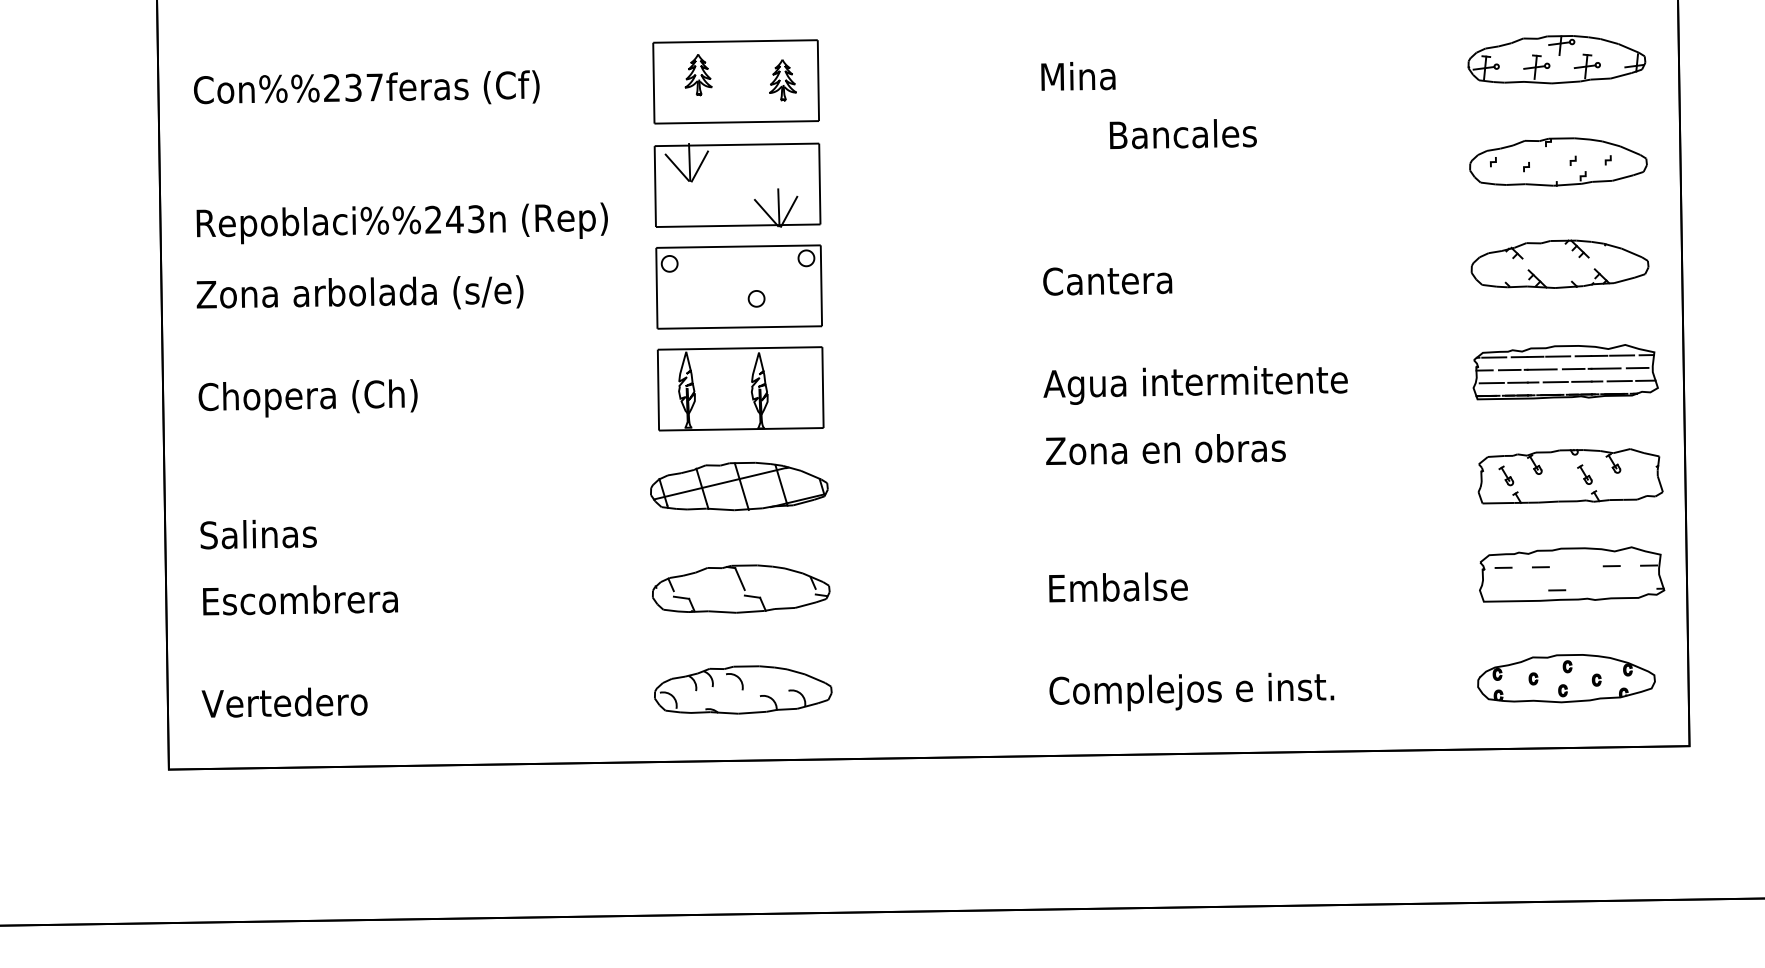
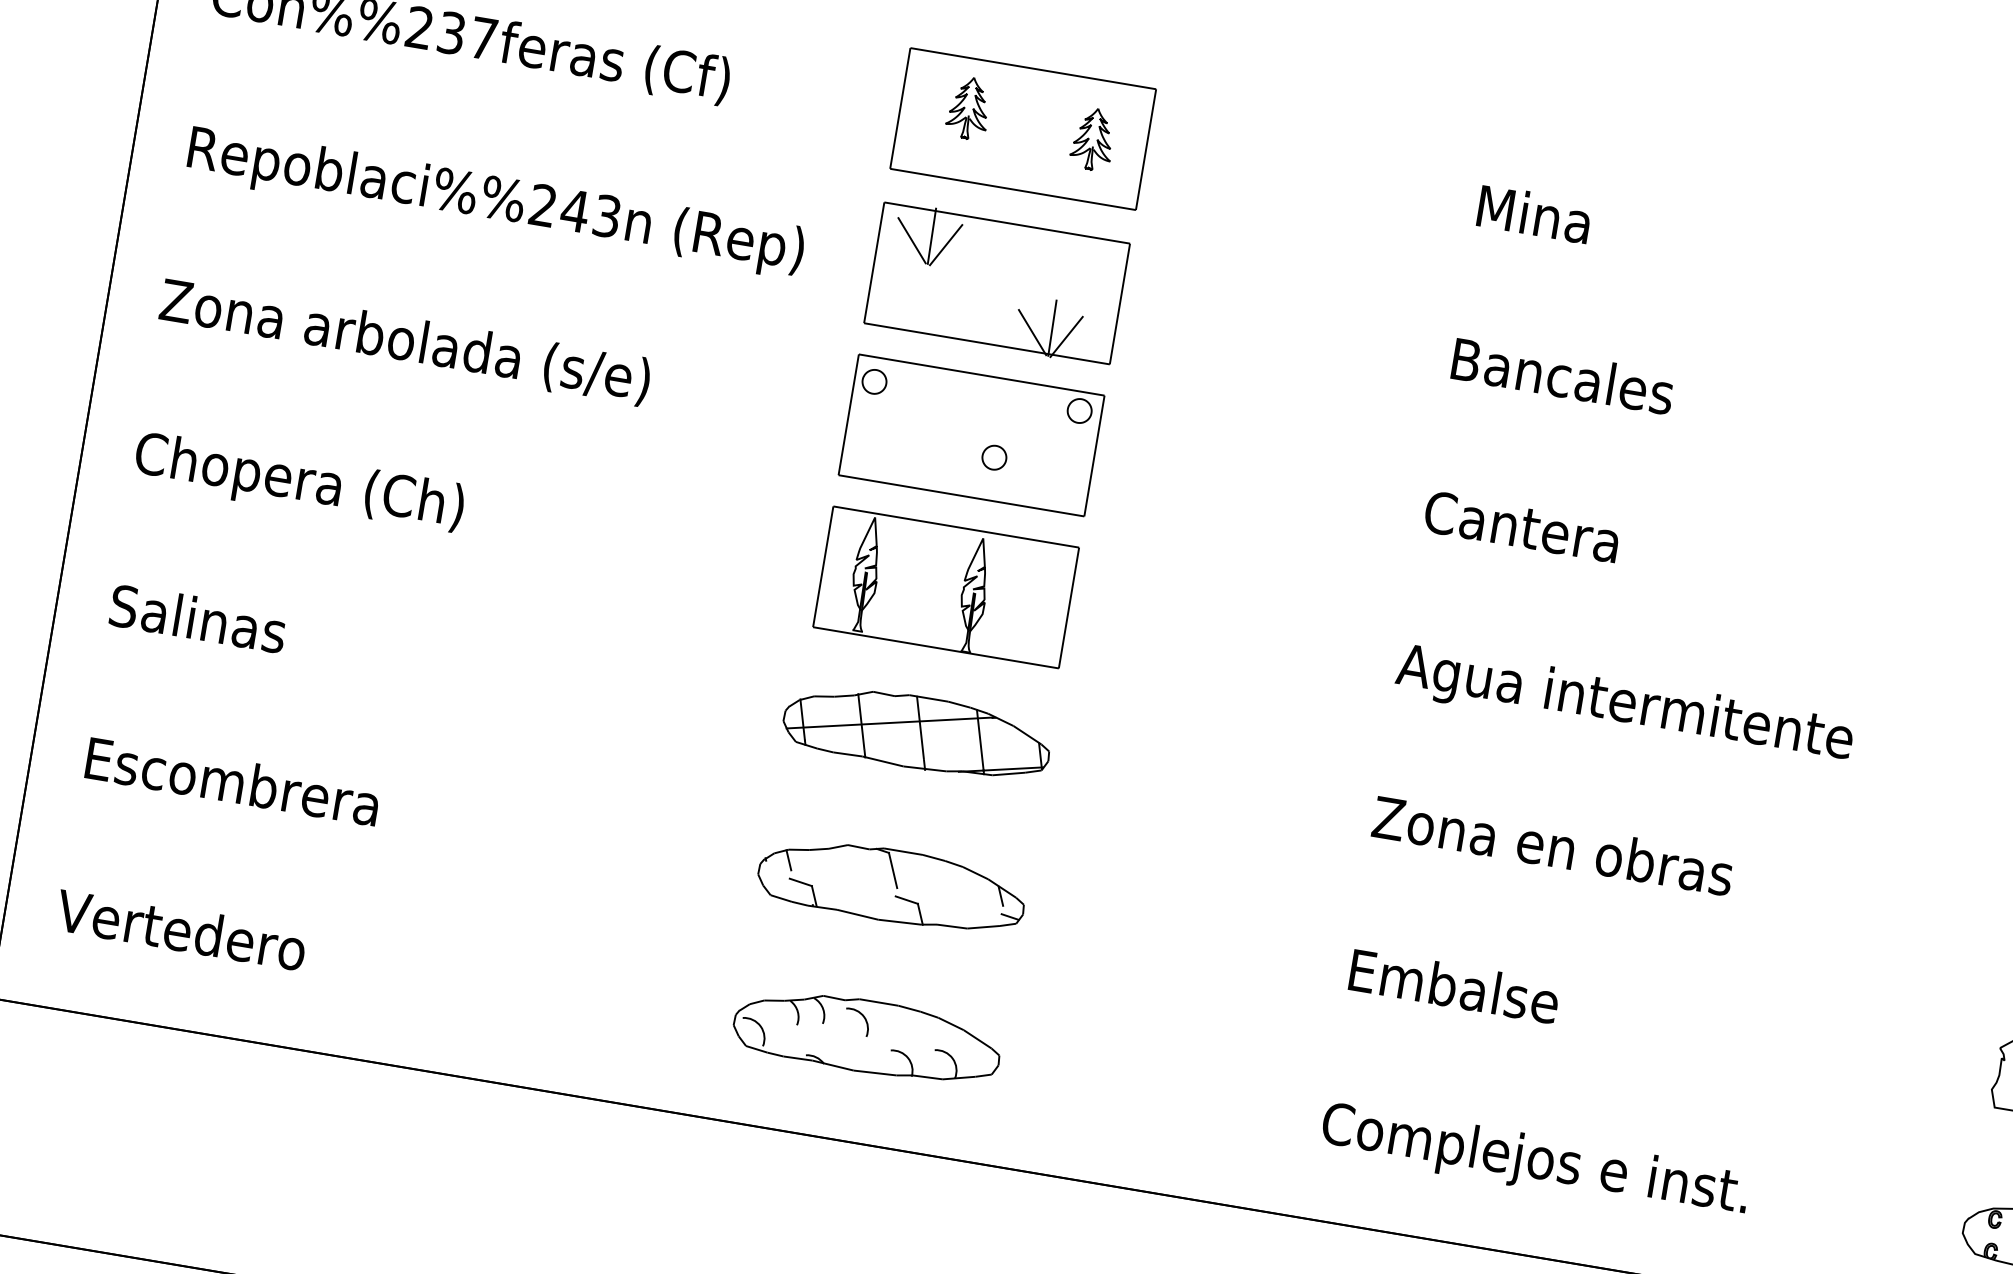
text: (1182, 134) -> (1561, 376), moved
text: (401, 223) -> (494, 202), moved
text: (1165, 449) -> (1552, 845), moved
text: (258, 534) -> (198, 618), moved

